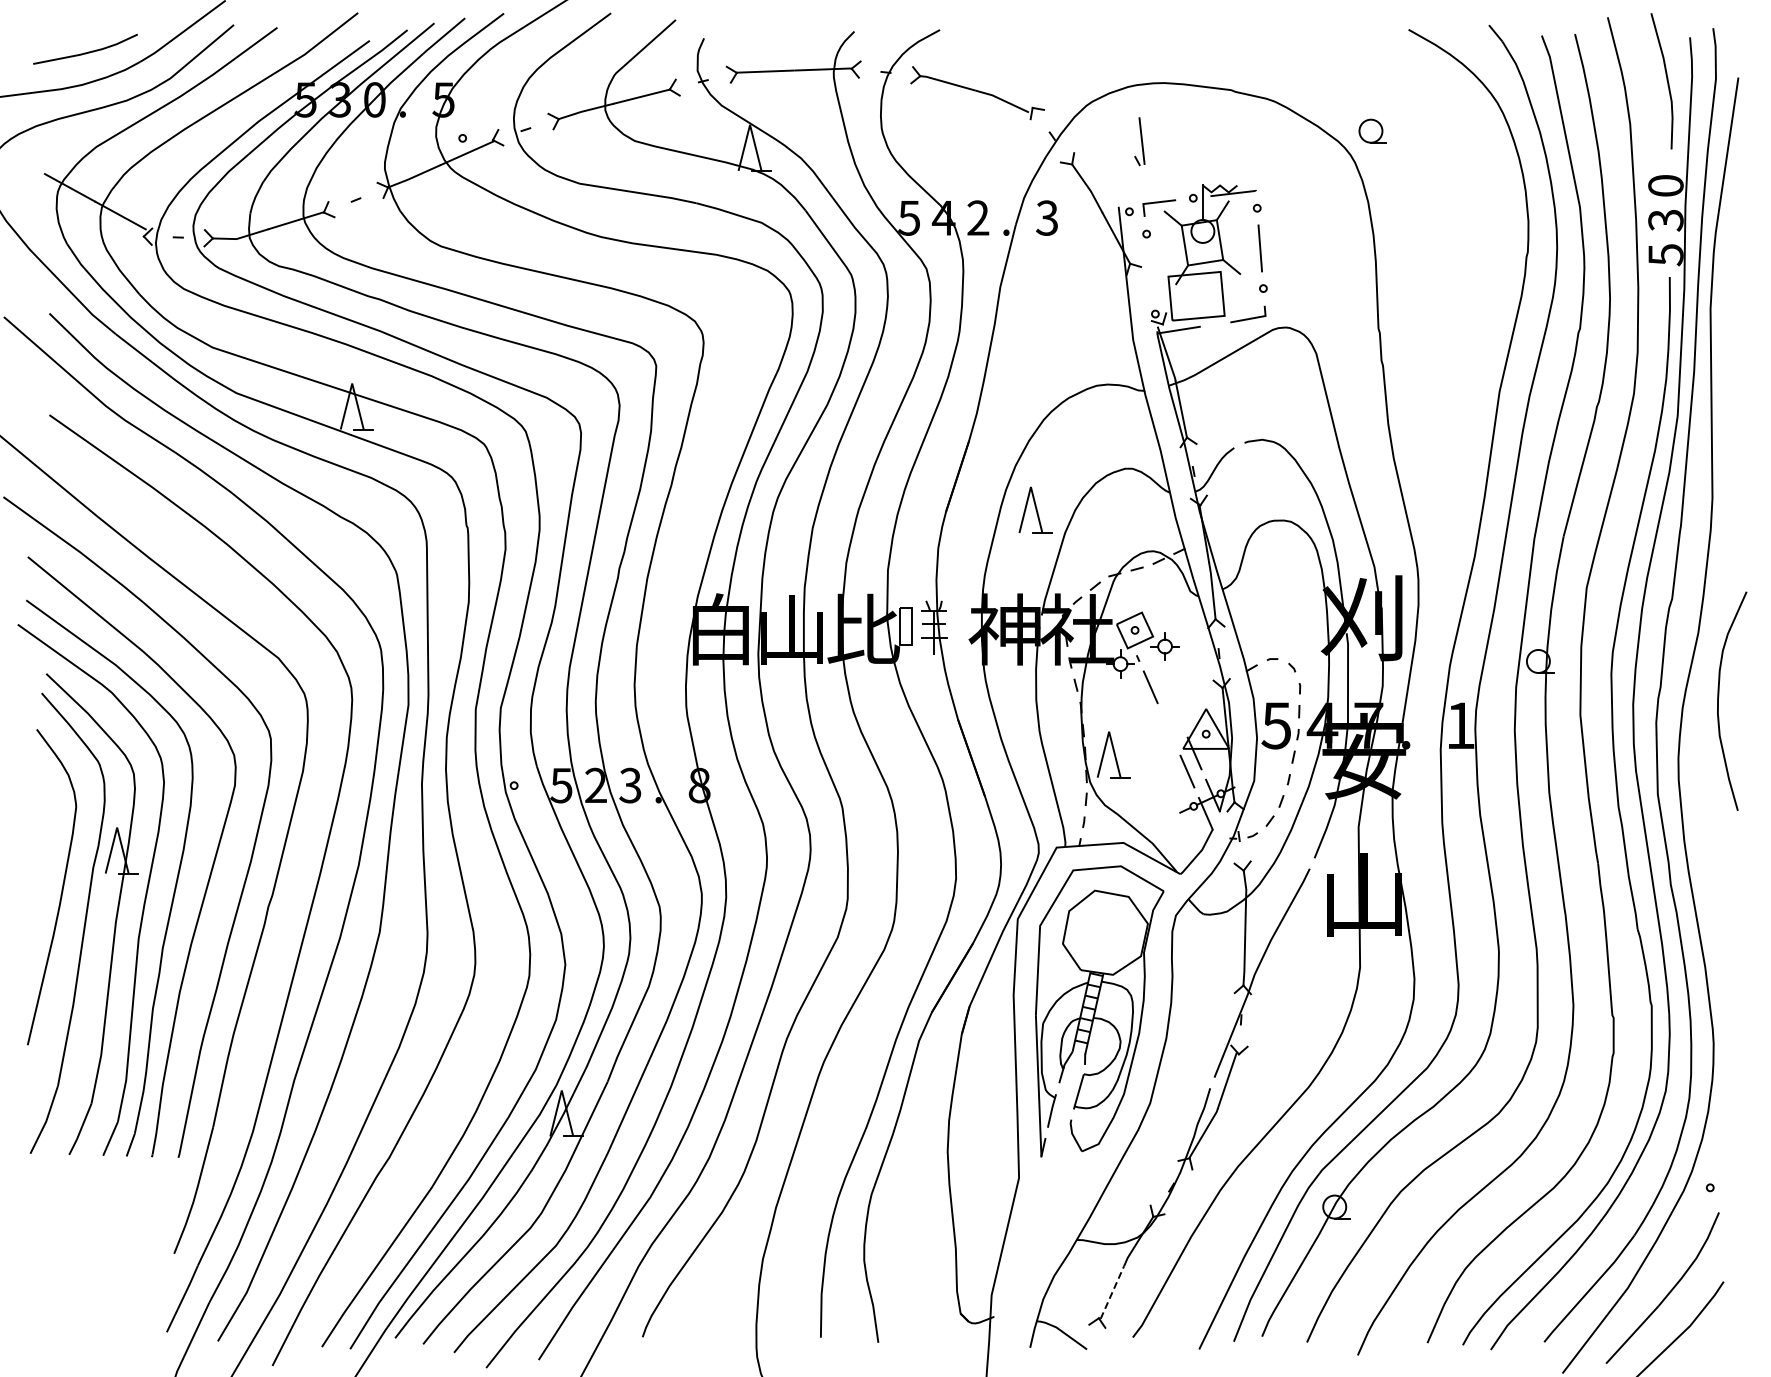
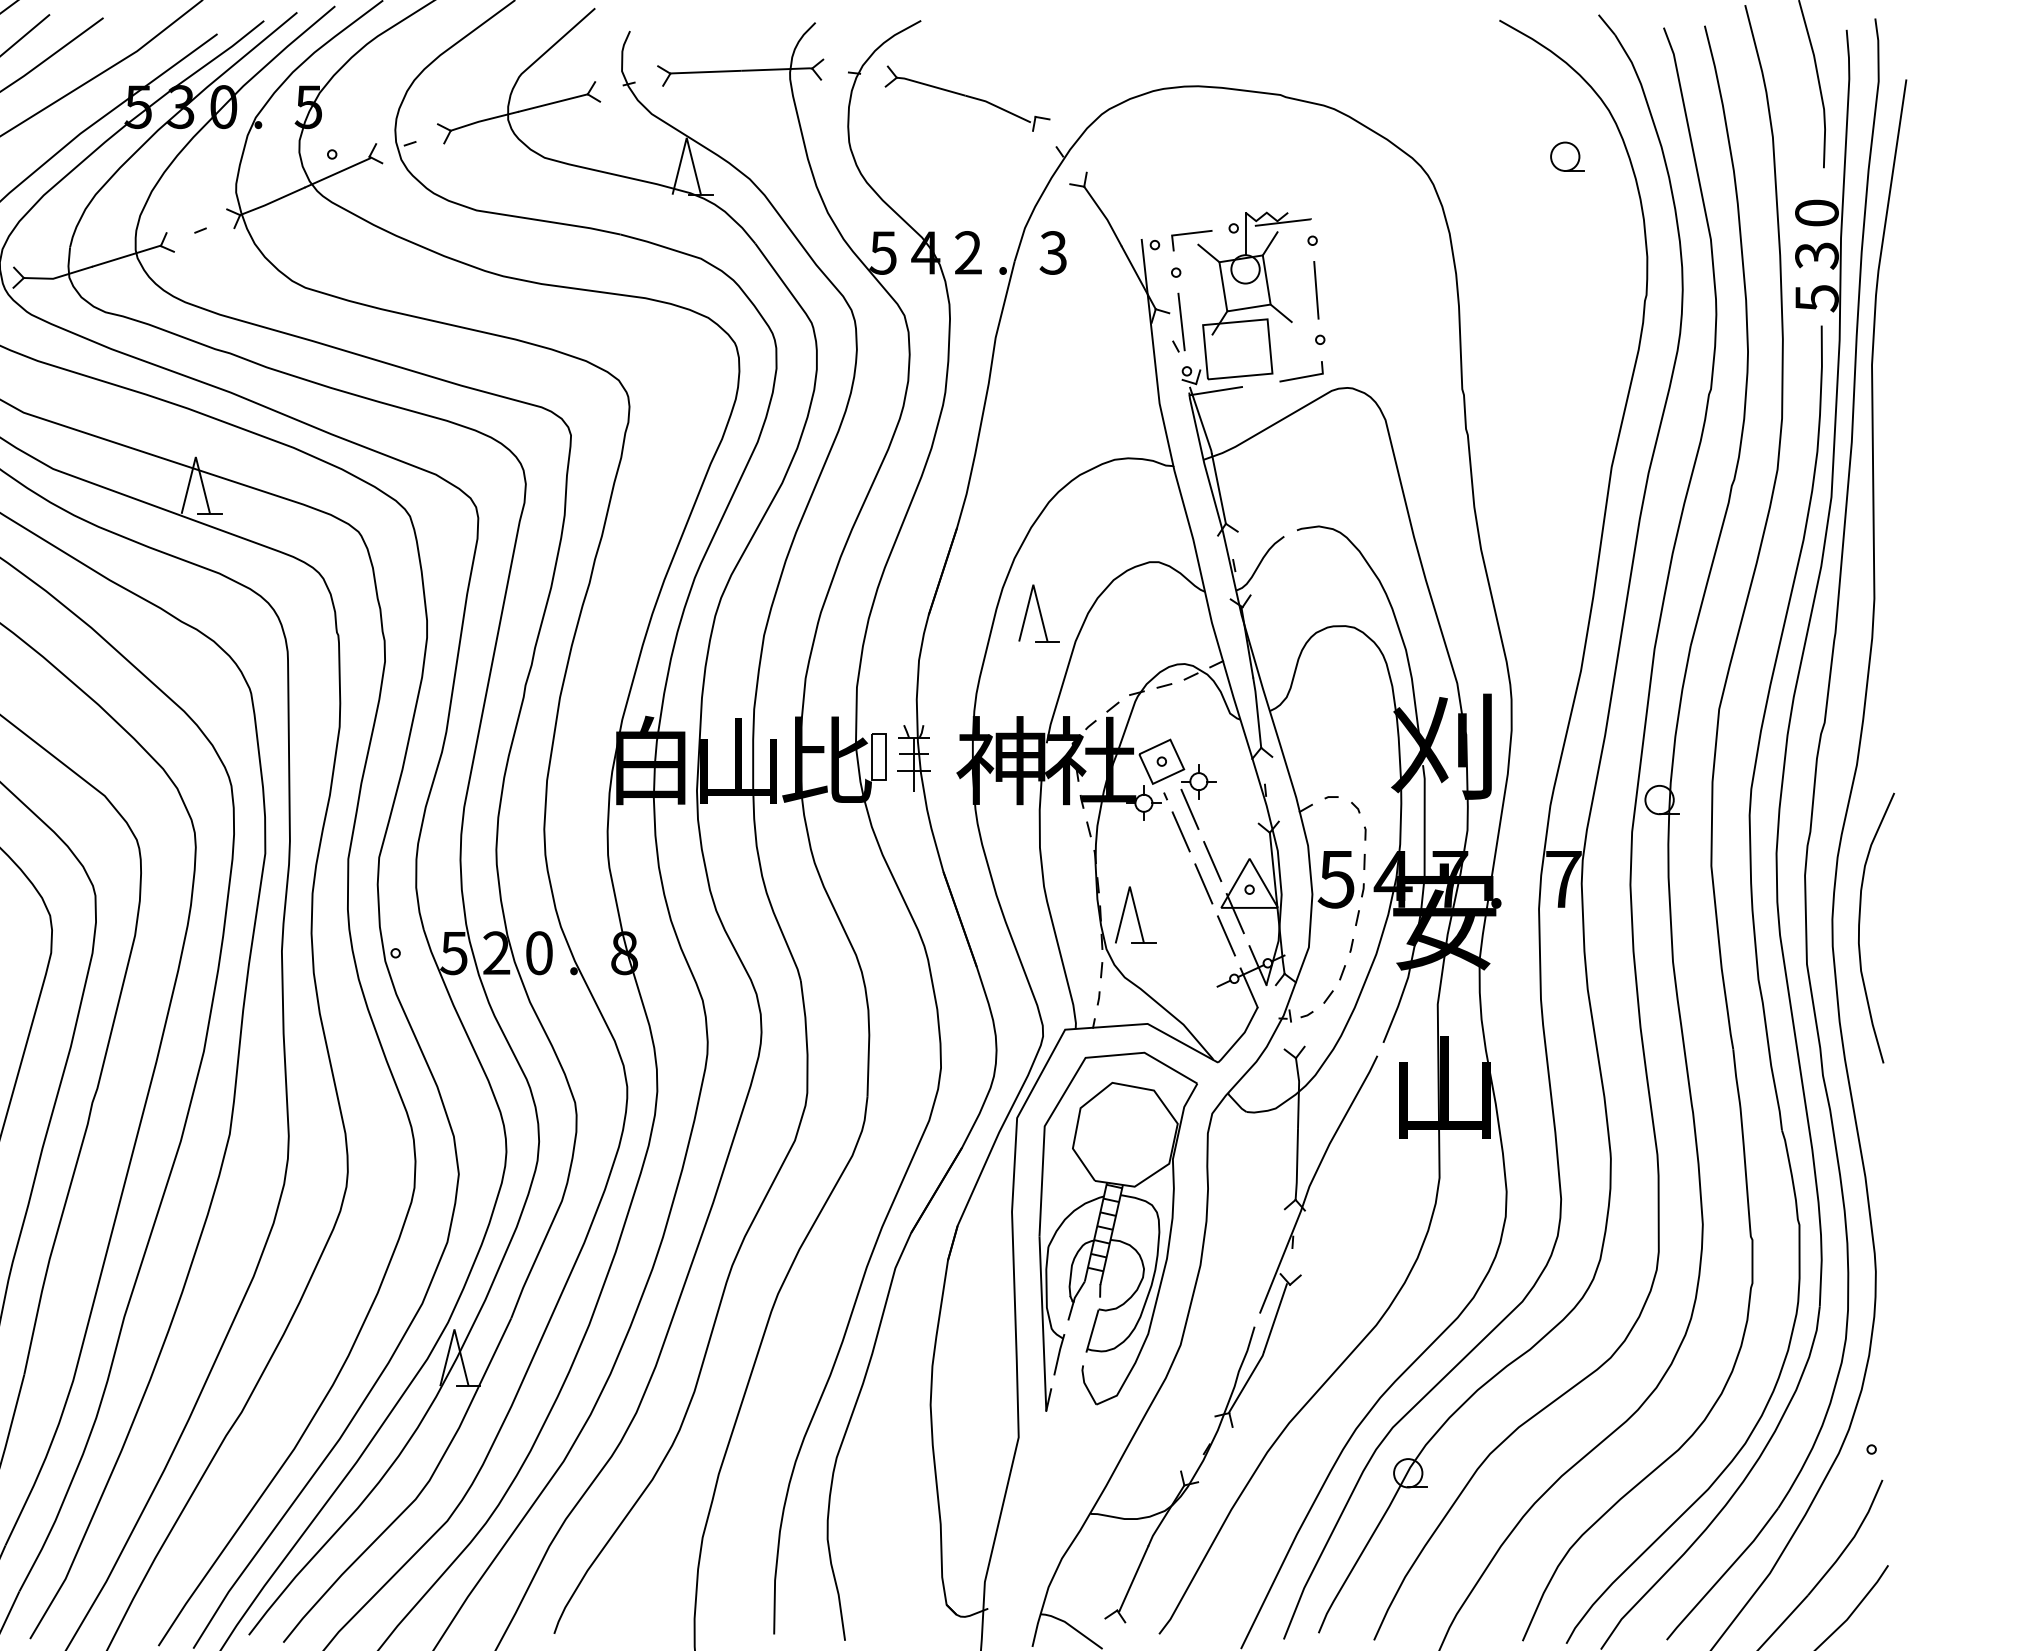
part: (1372, 130) -> (1567, 155), moved
part: (1139, 141) -> (1178, 322), moved
line: (1157, 668) -> (1189, 808), added
curve: (1719, 696) -> (1860, 922), moved
line: (1176, 711) -> (1212, 861), added
text: (1460, 725) -> (1563, 879), 1 -> 7
line: (1168, 729) -> (1203, 883), added
text: (630, 785) -> (539, 953), 3 -> 0
line: (1112, 1292) -> (1134, 1578), dashed -> solid

